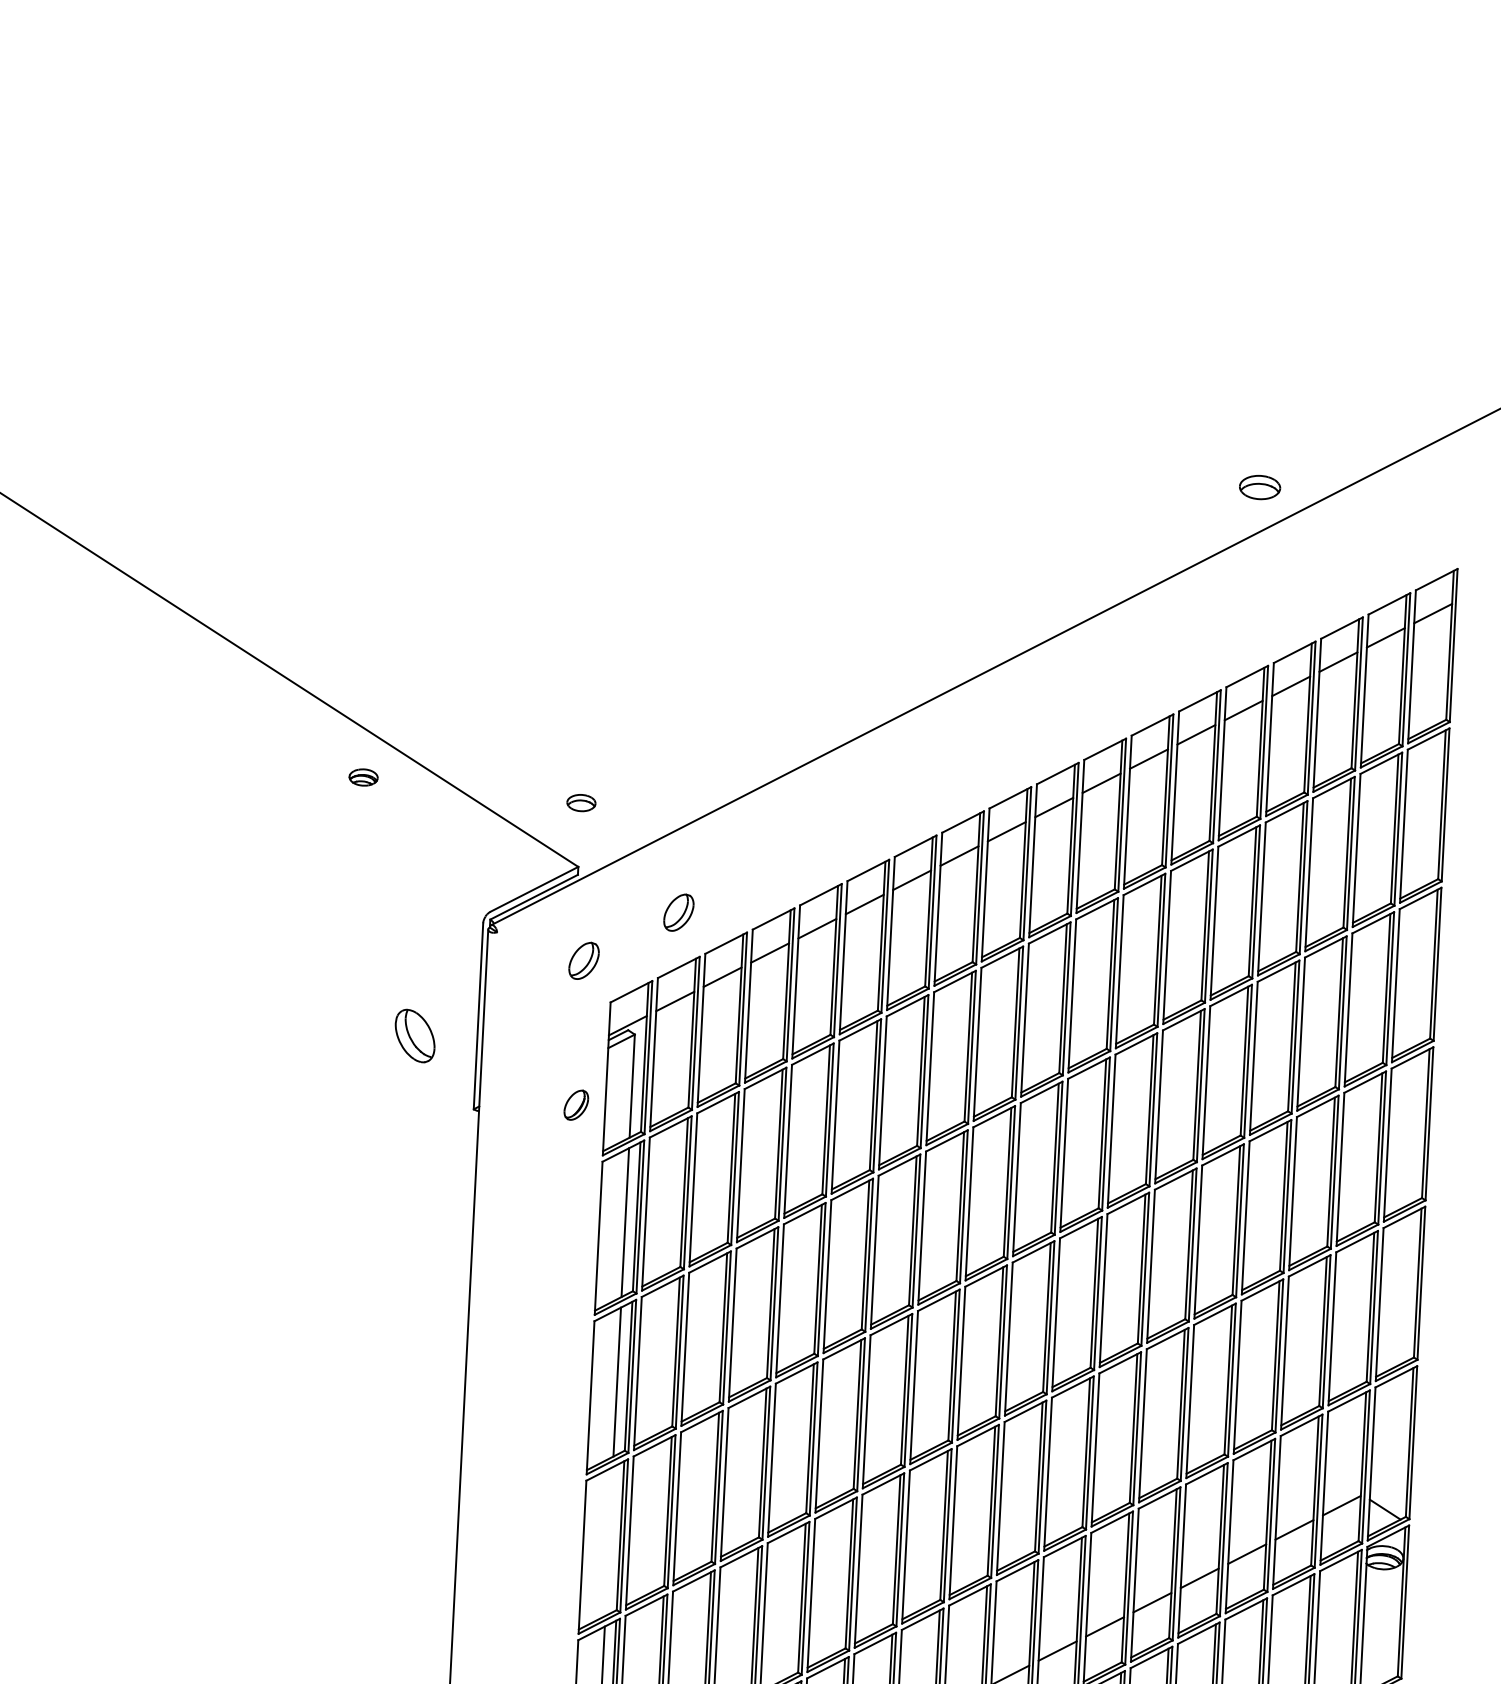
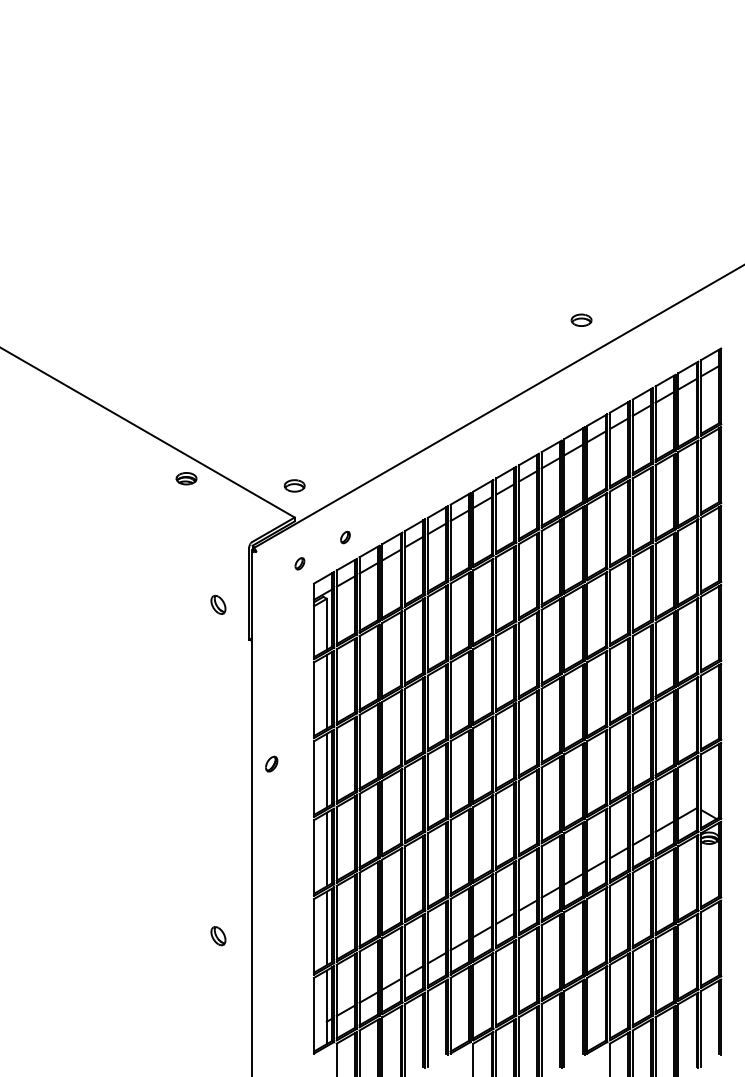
part: (1259, 485) -> (581, 319), moved
part: (363, 776) -> (186, 478), size x1.43
part: (581, 802) -> (294, 485), size x1.43
part: (678, 912) -> (345, 537), size x0.62
part: (583, 960) -> (299, 563), size x0.62
part: (415, 1034) -> (218, 604), size x0.71
part: (576, 1103) -> (271, 763), moved
line: (608, 1541) -> (326, 849), added

